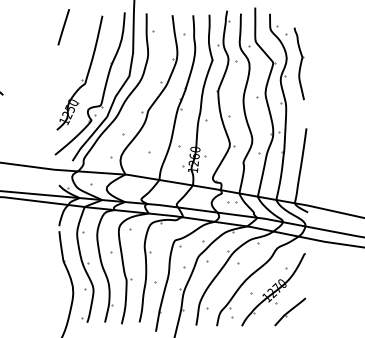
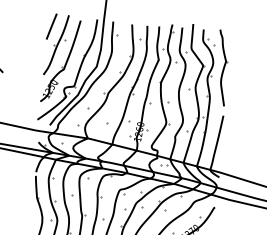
part: (71, 51) -> (55, 44), added
part: (298, 63) -> (221, 67), size x1.43

